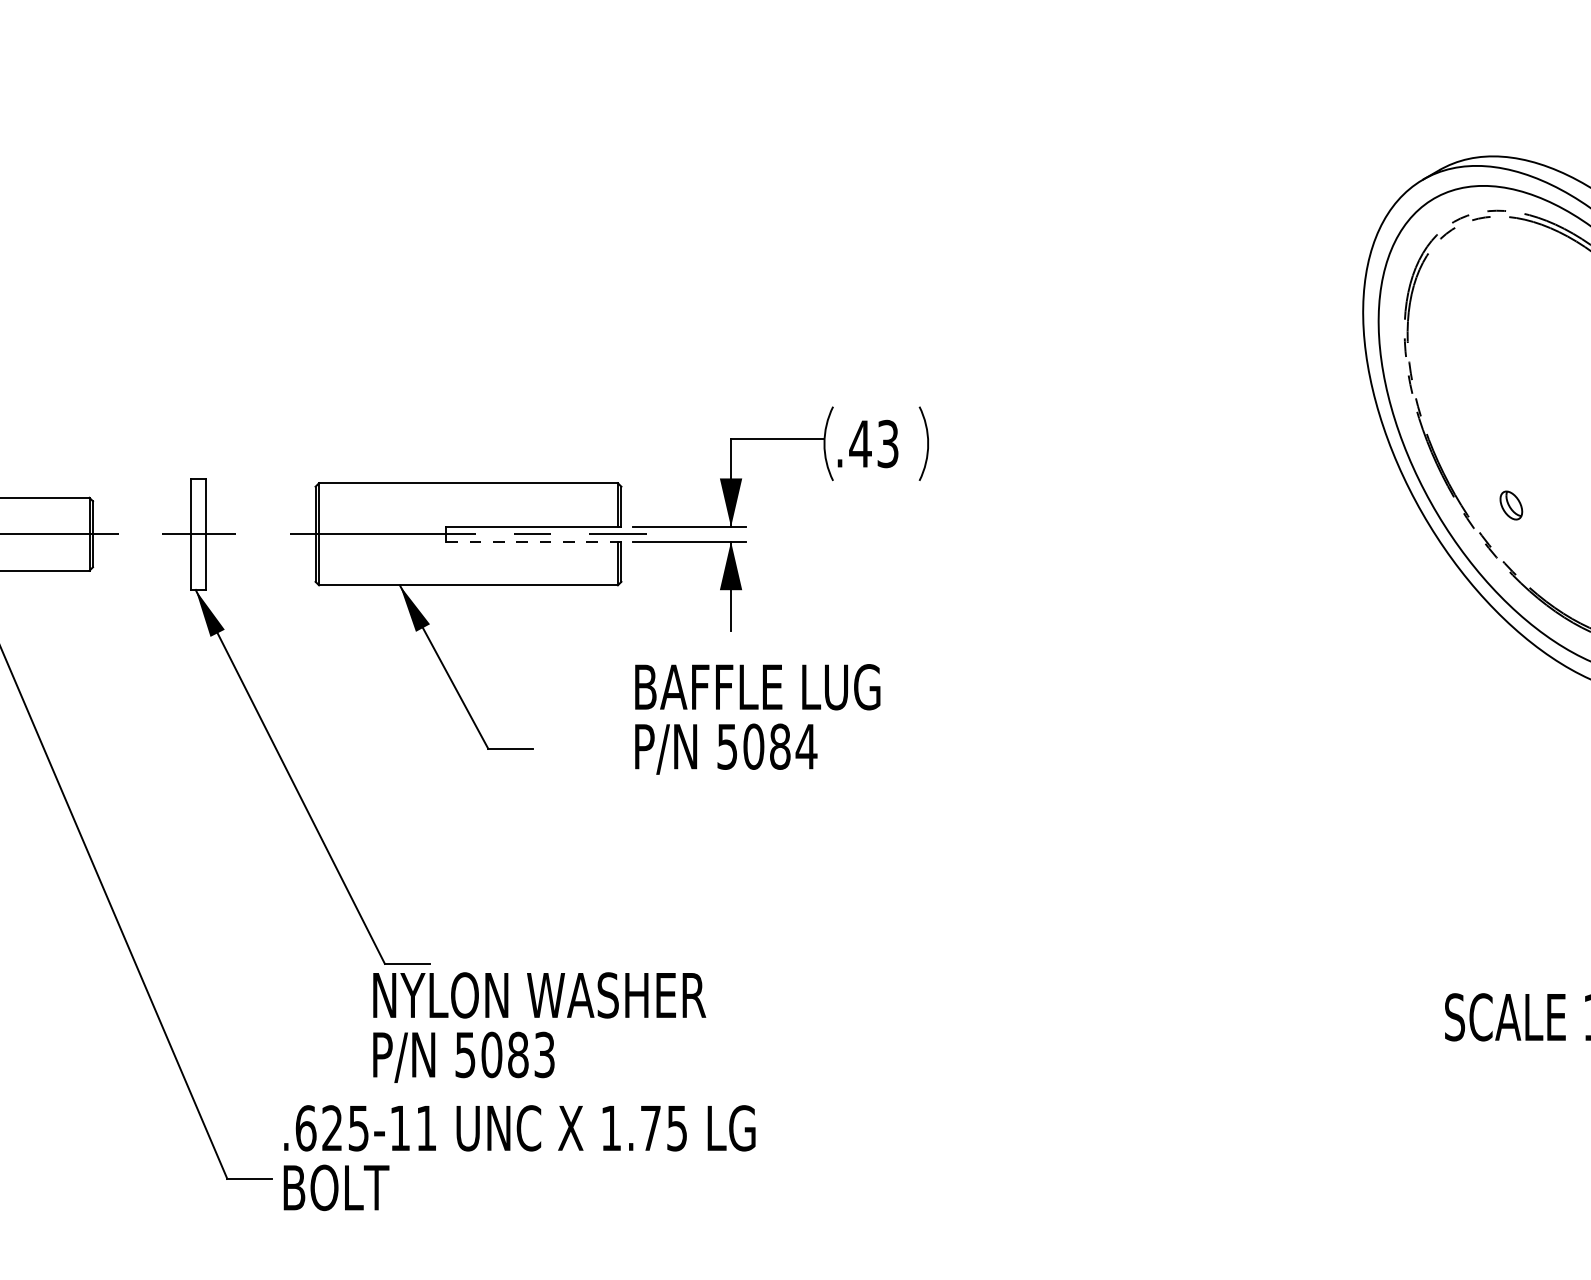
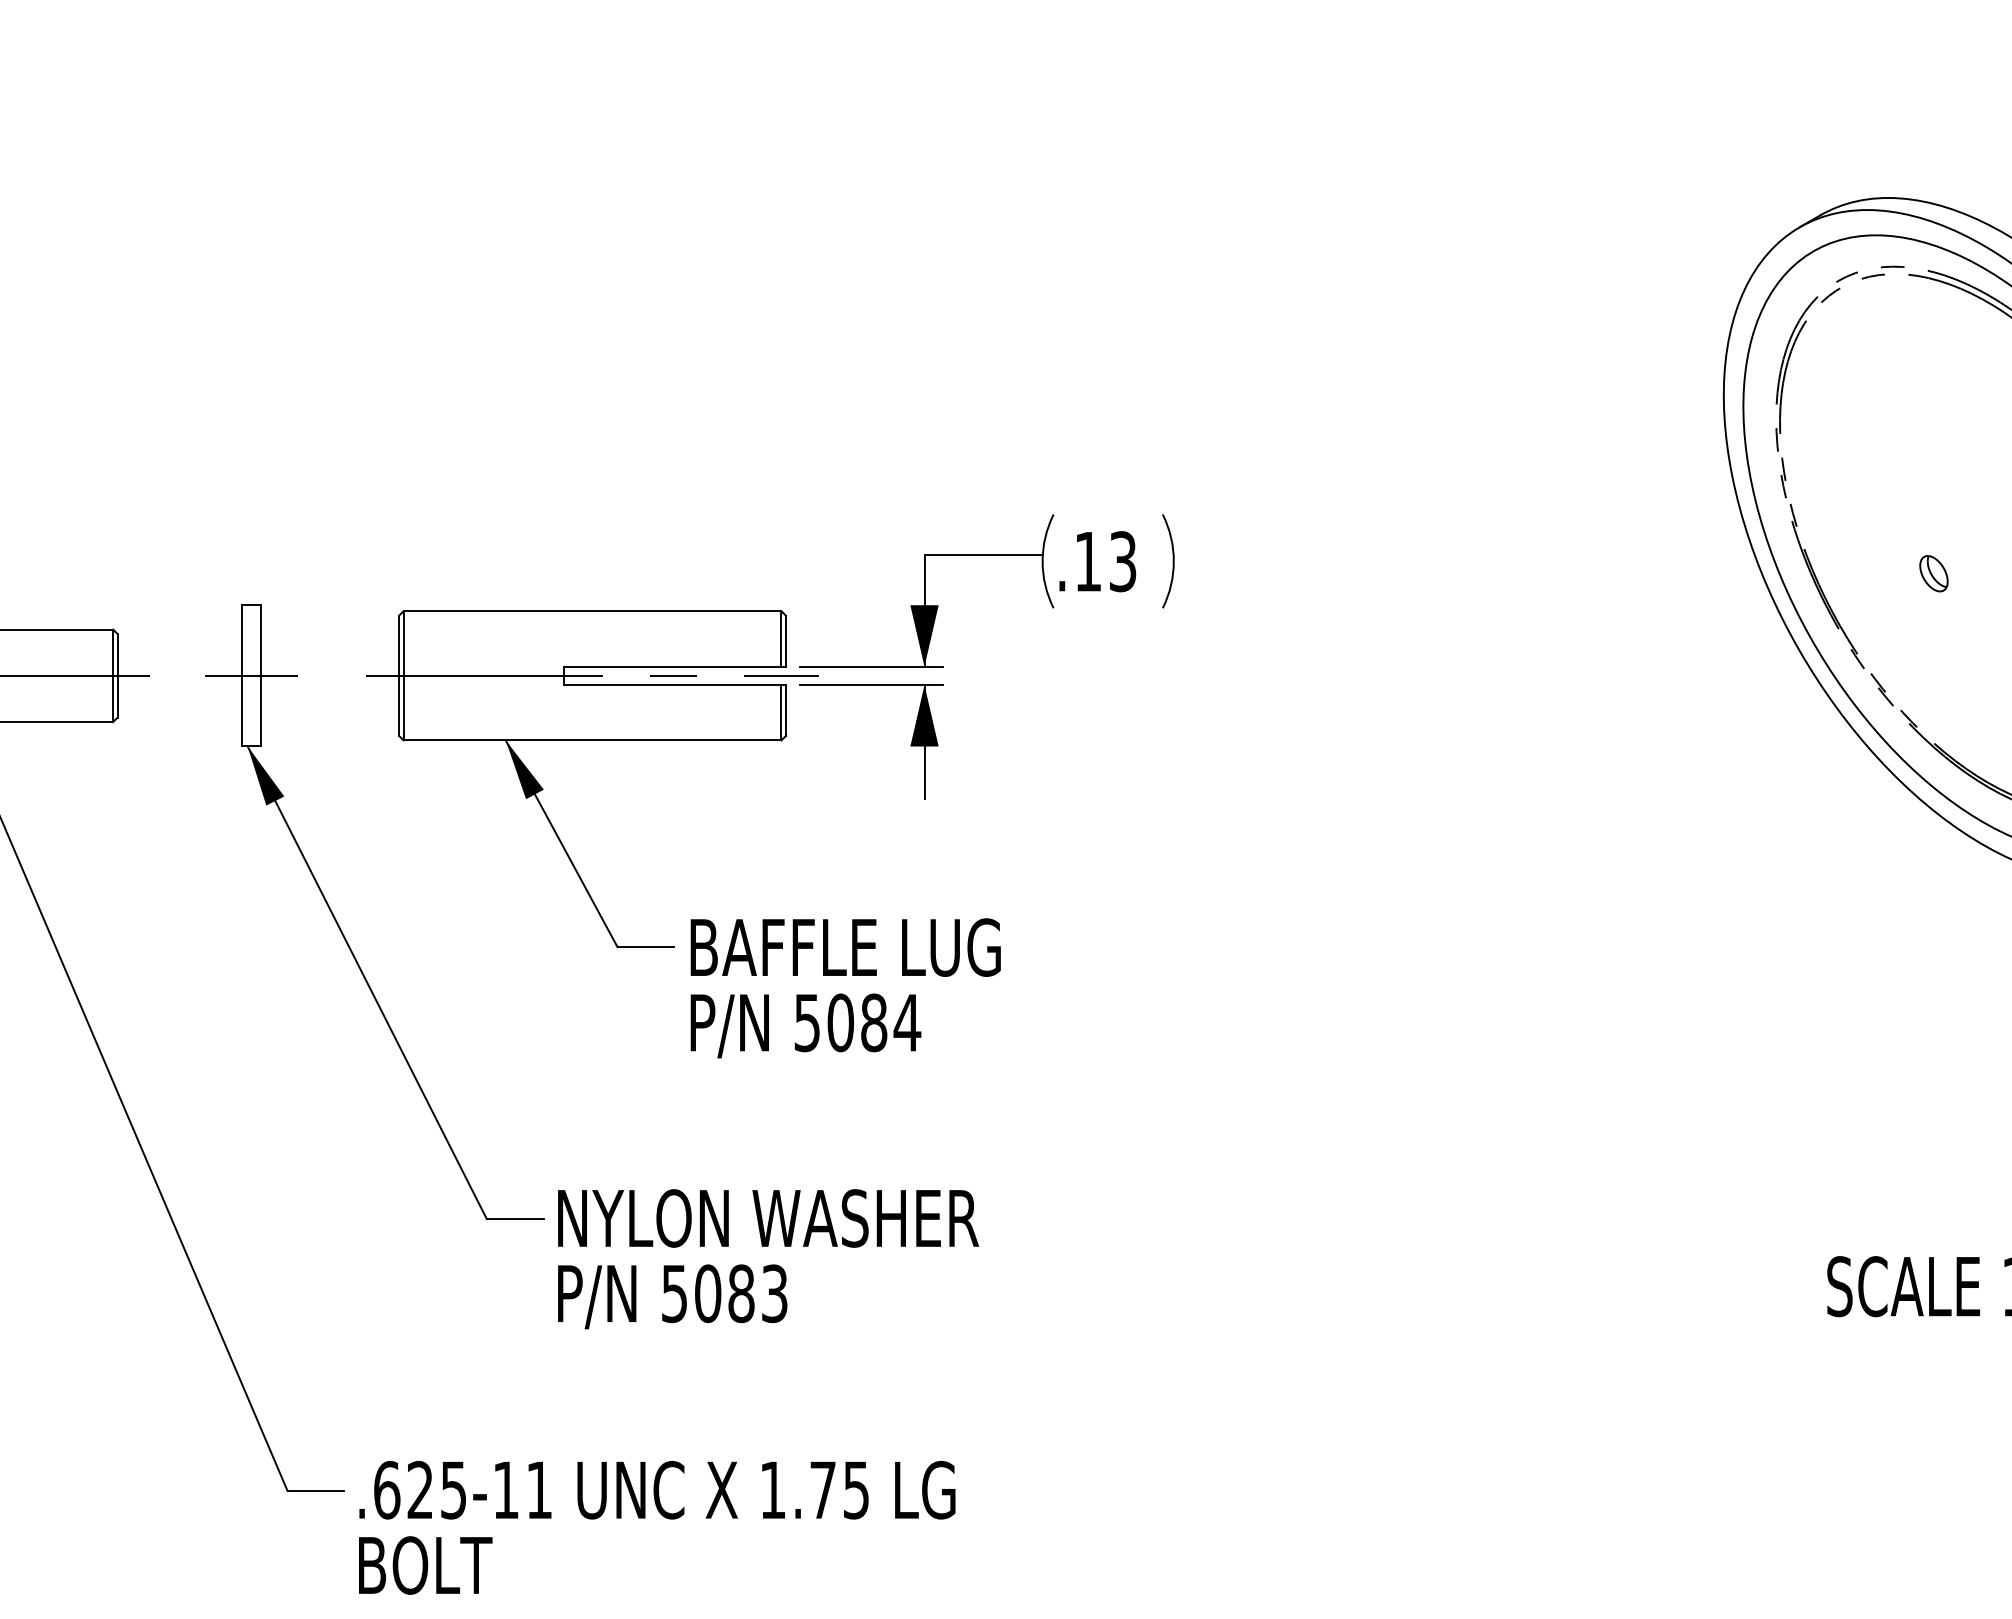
text: (860, 443) -> (1088, 561), .43 -> .13
part: (1511, 505) -> (1934, 573), moved
line: (532, 541) -> (673, 684), dashed -> solid
text: (757, 719) -> (845, 988), moved
text: (539, 1027) -> (768, 1259), moved
text: (519, 1158) -> (656, 1528), moved

